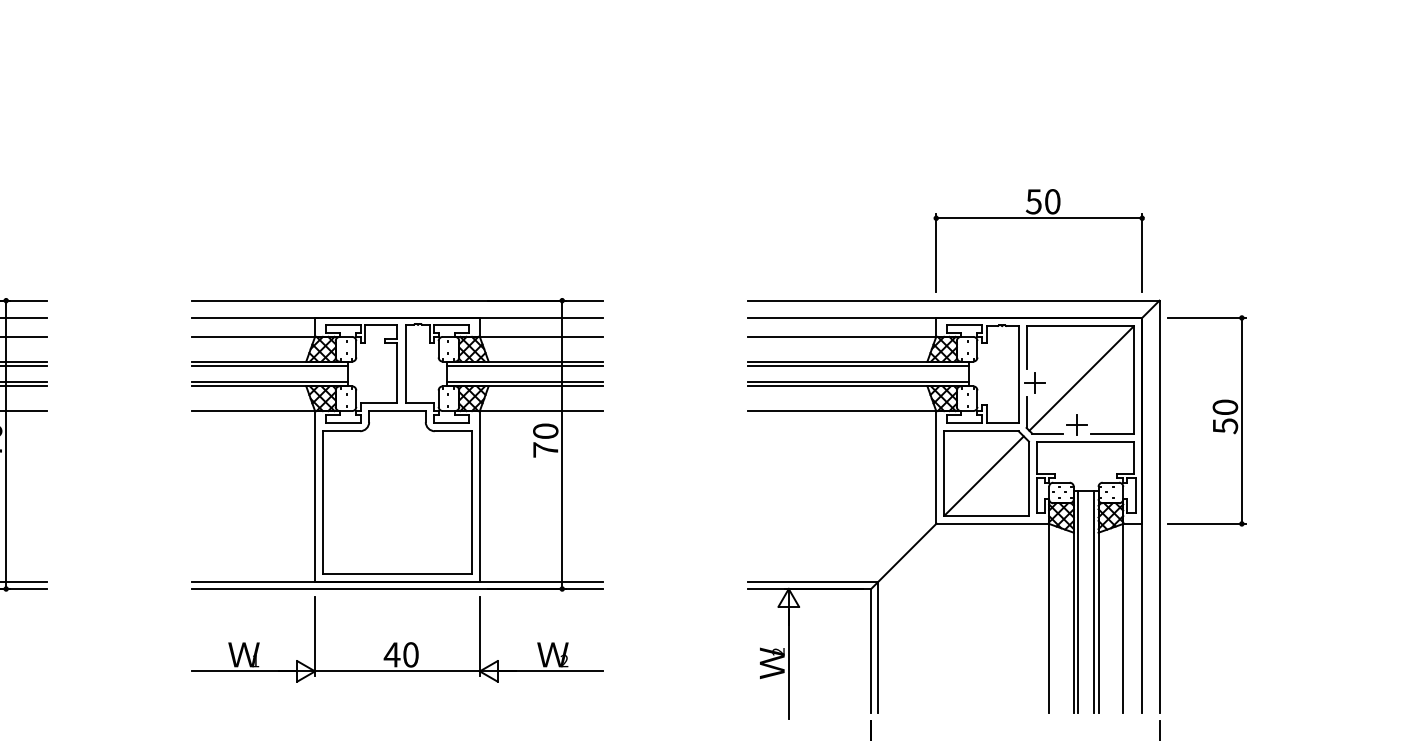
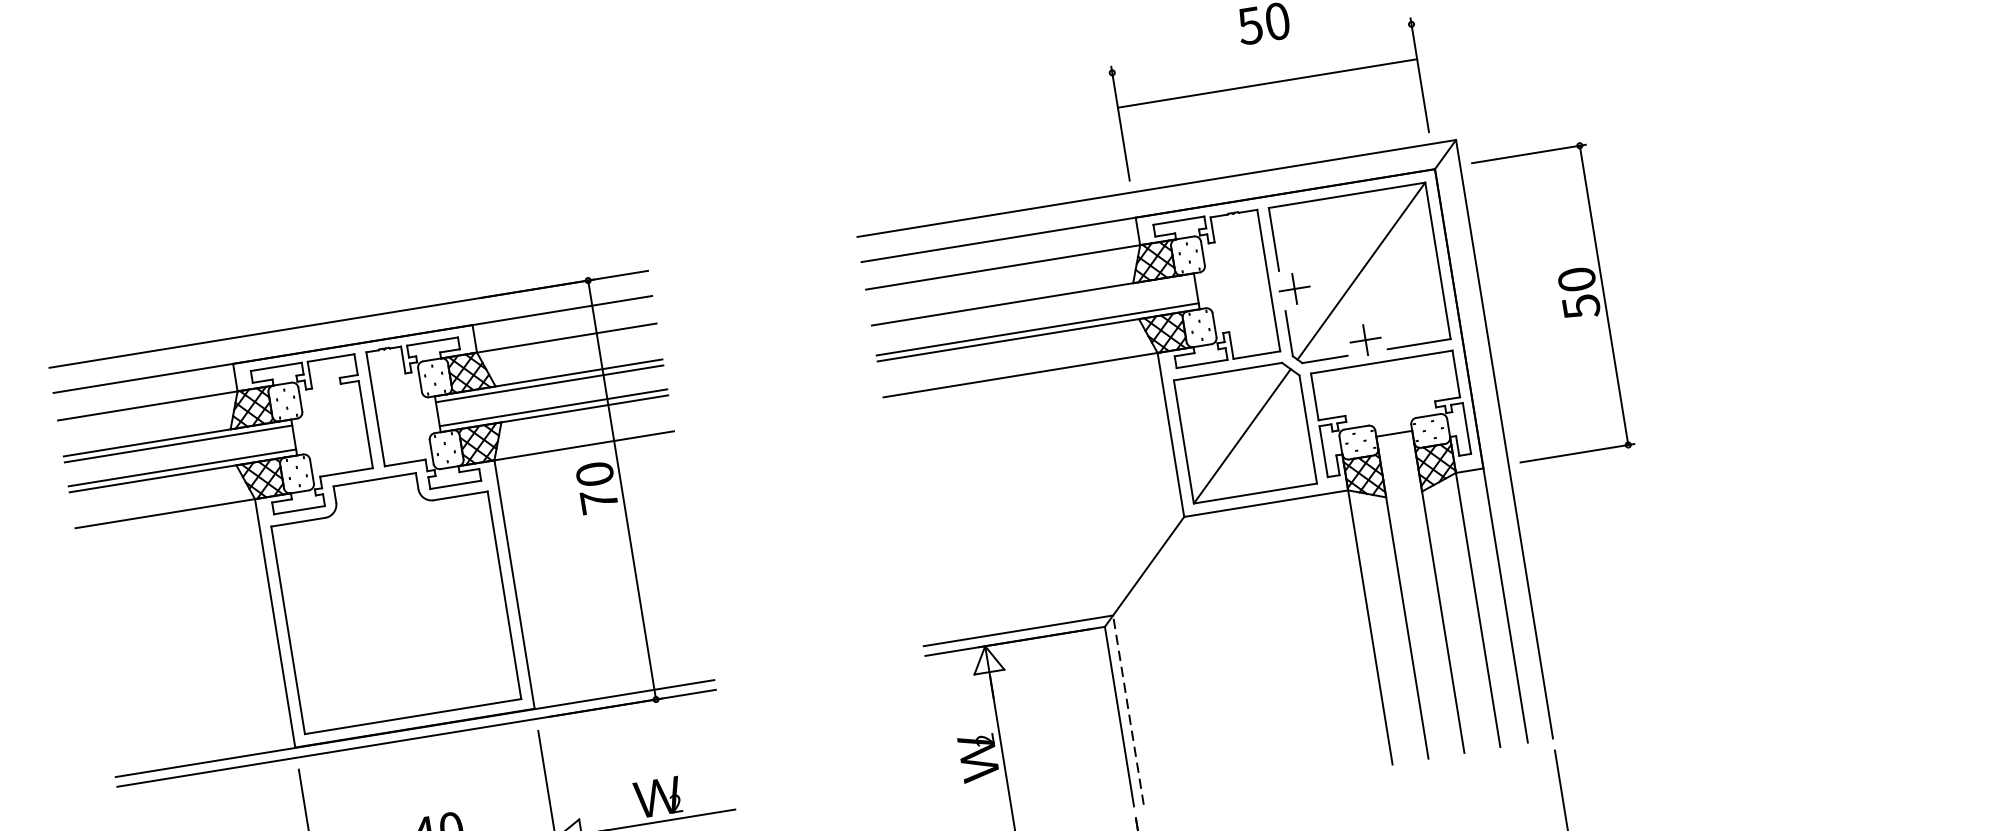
line: (1039, 218) -> (1267, 83), moved
line: (858, 365) -> (1033, 305), removed
line: (1077, 601) -> (1407, 596), removed
line: (1094, 601) -> (1432, 592), removed
line: (877, 646) -> (1127, 708), solid -> dashed

